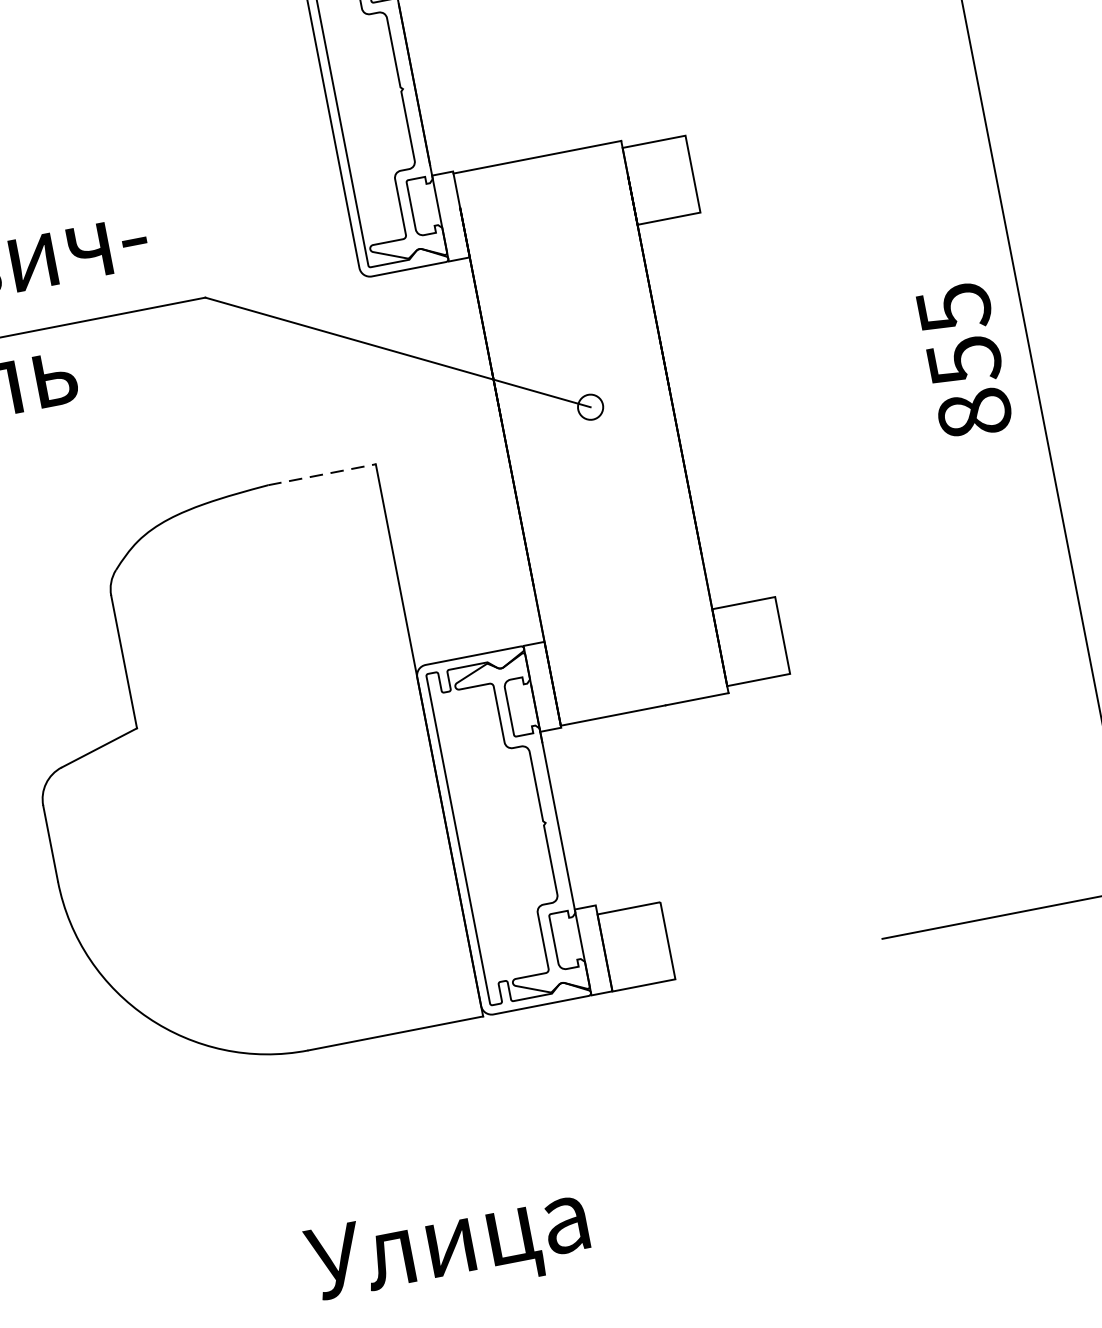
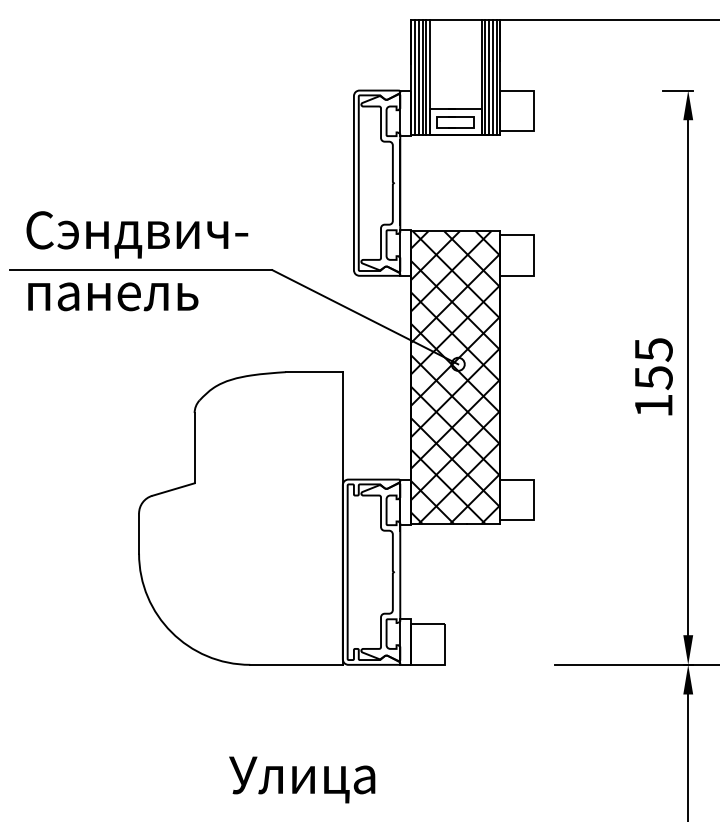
text: (974, 413) -> (653, 405), 855 -> 155
hatch: (590, 433) -> (455, 377), added
line: (322, 475) -> (314, 372), dashed -> solid

